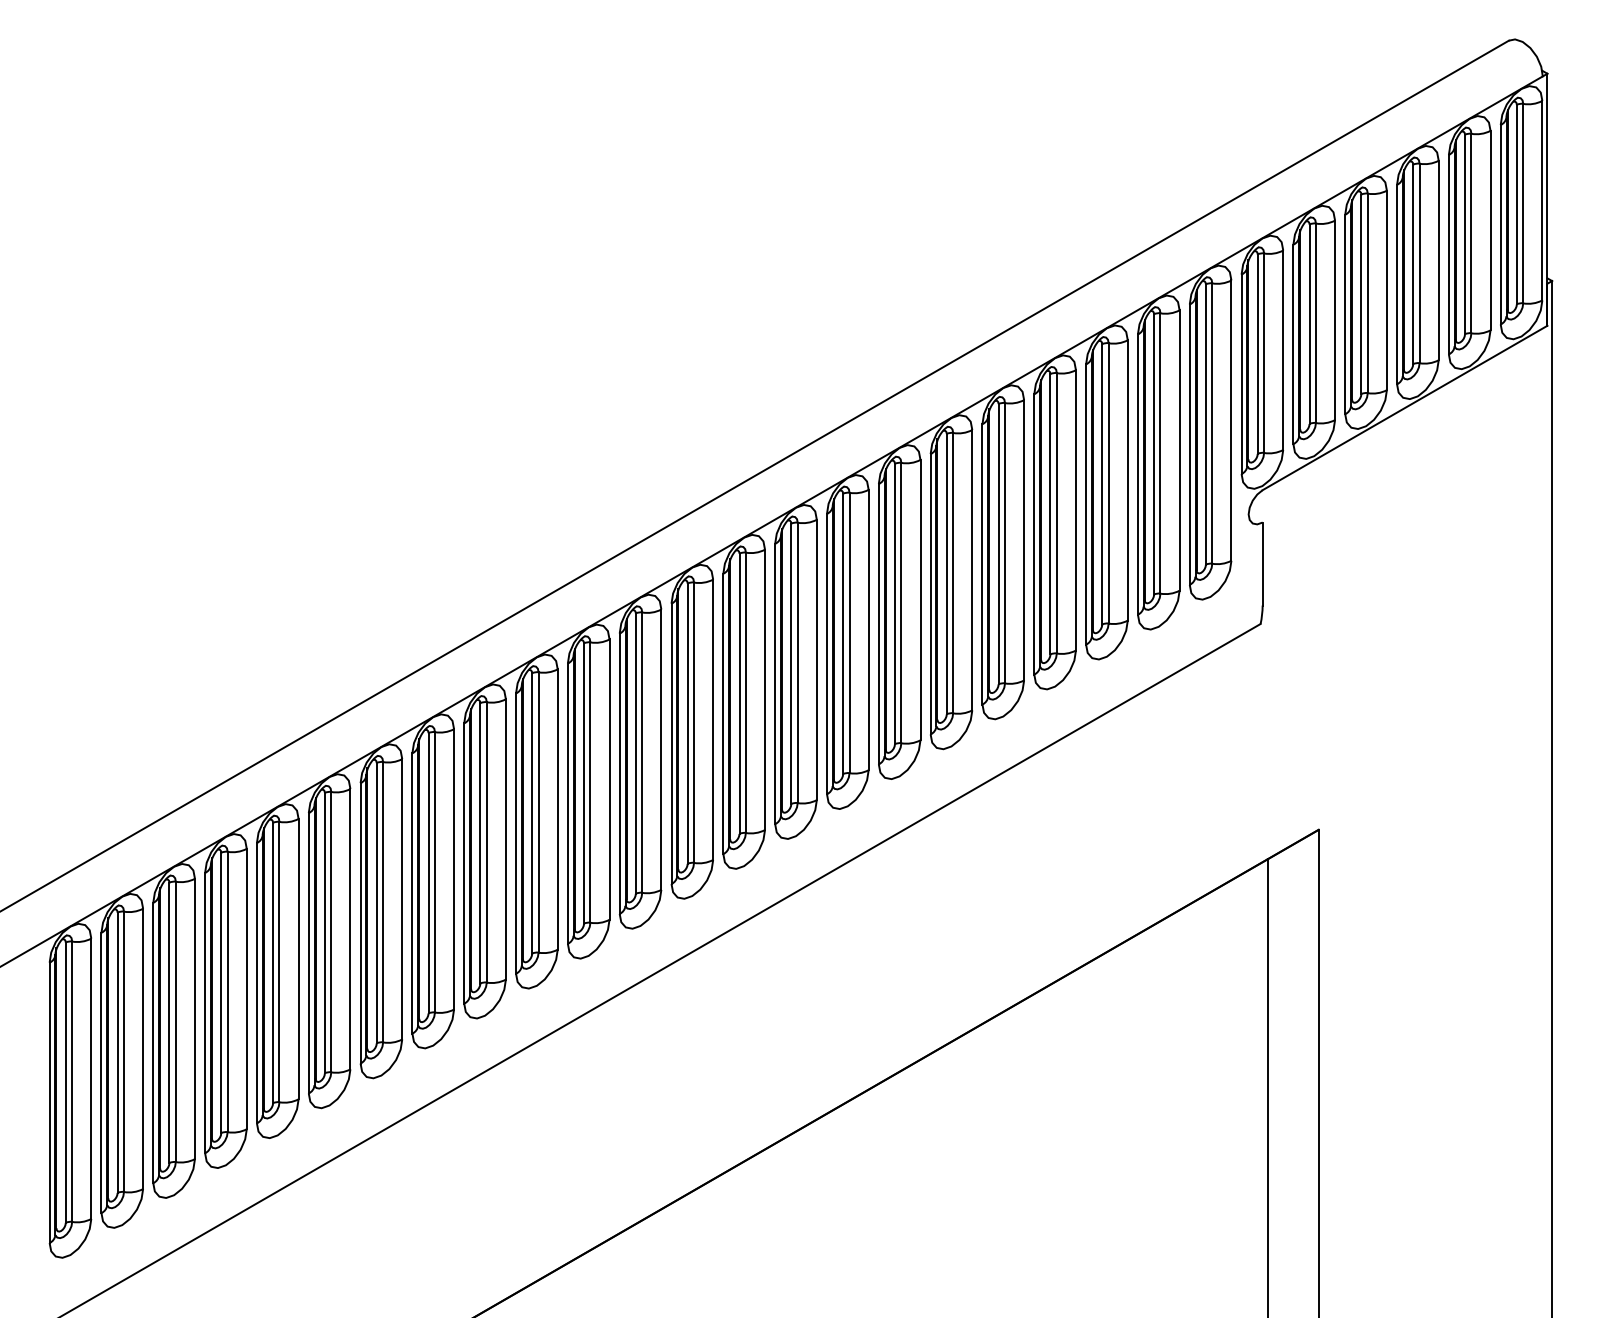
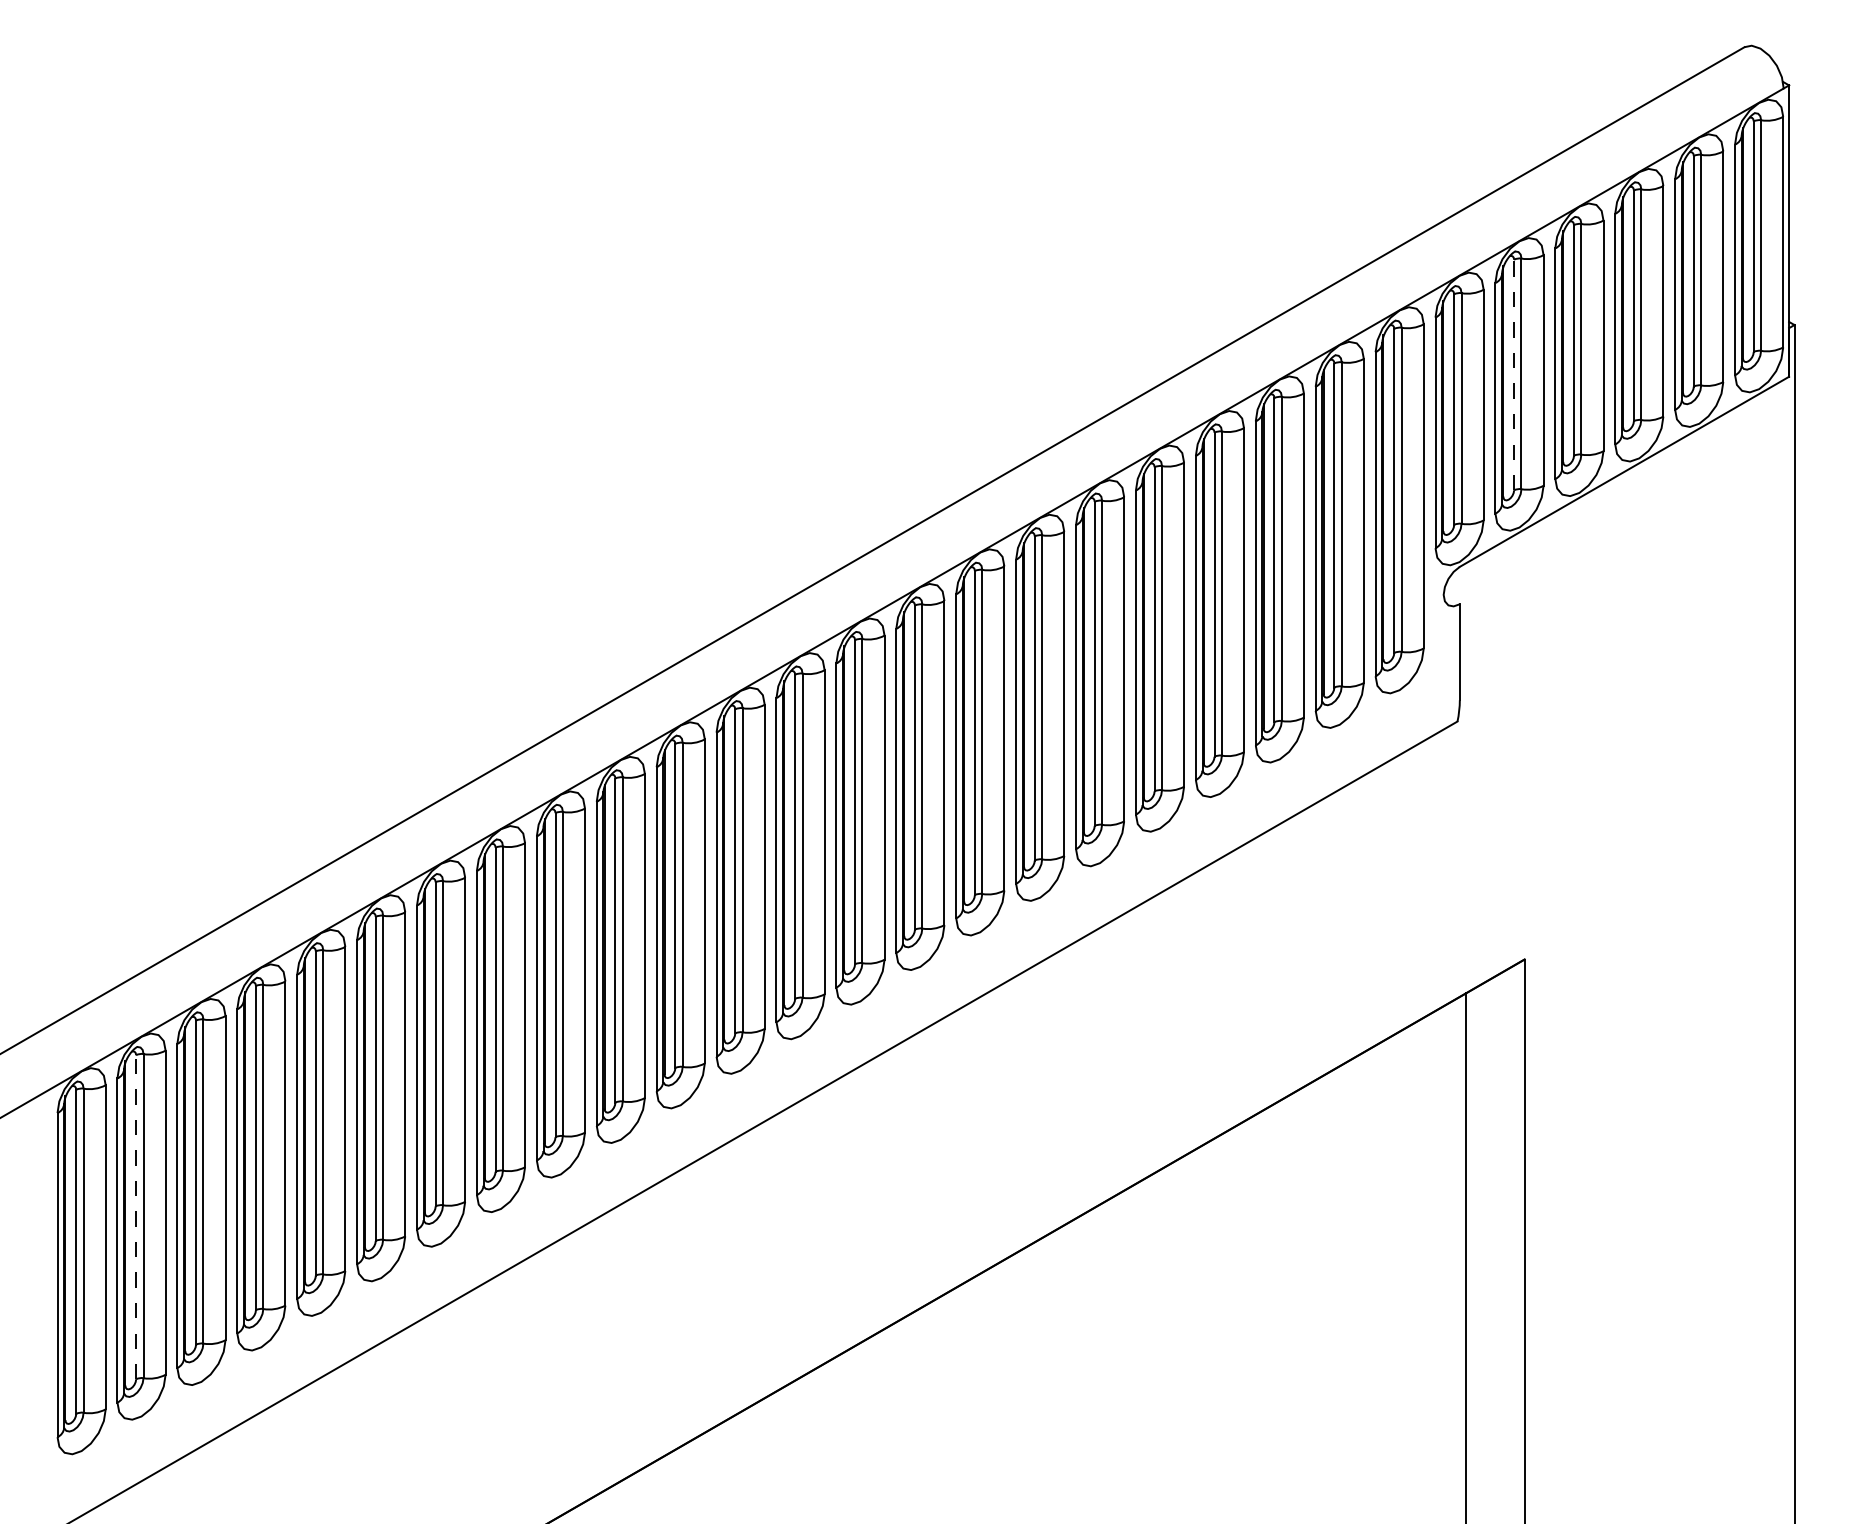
line: (1309, 323) -> (1514, 374), solid -> dashed
line: (117, 1052) -> (136, 1216), solid -> dashed

